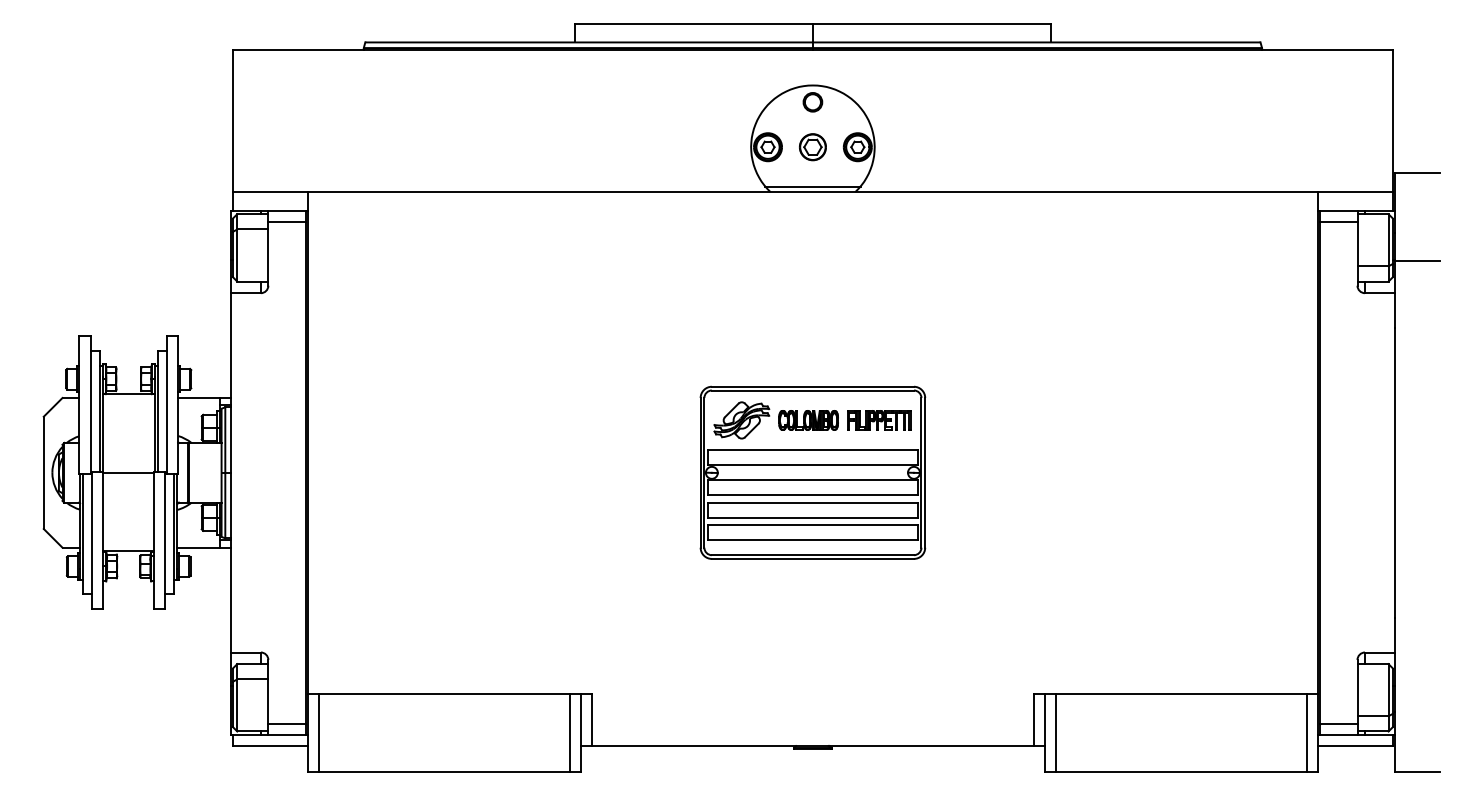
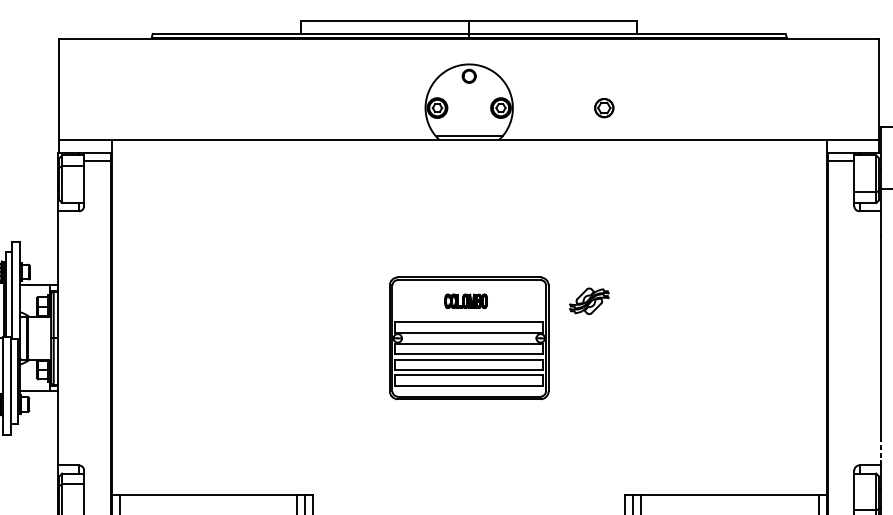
part: (812, 147) -> (603, 108), moved
part: (741, 420) -> (589, 301), moved
part: (879, 420) -> (516, 301), removed
line: (1394, 634) -> (880, 452), solid -> dashed

